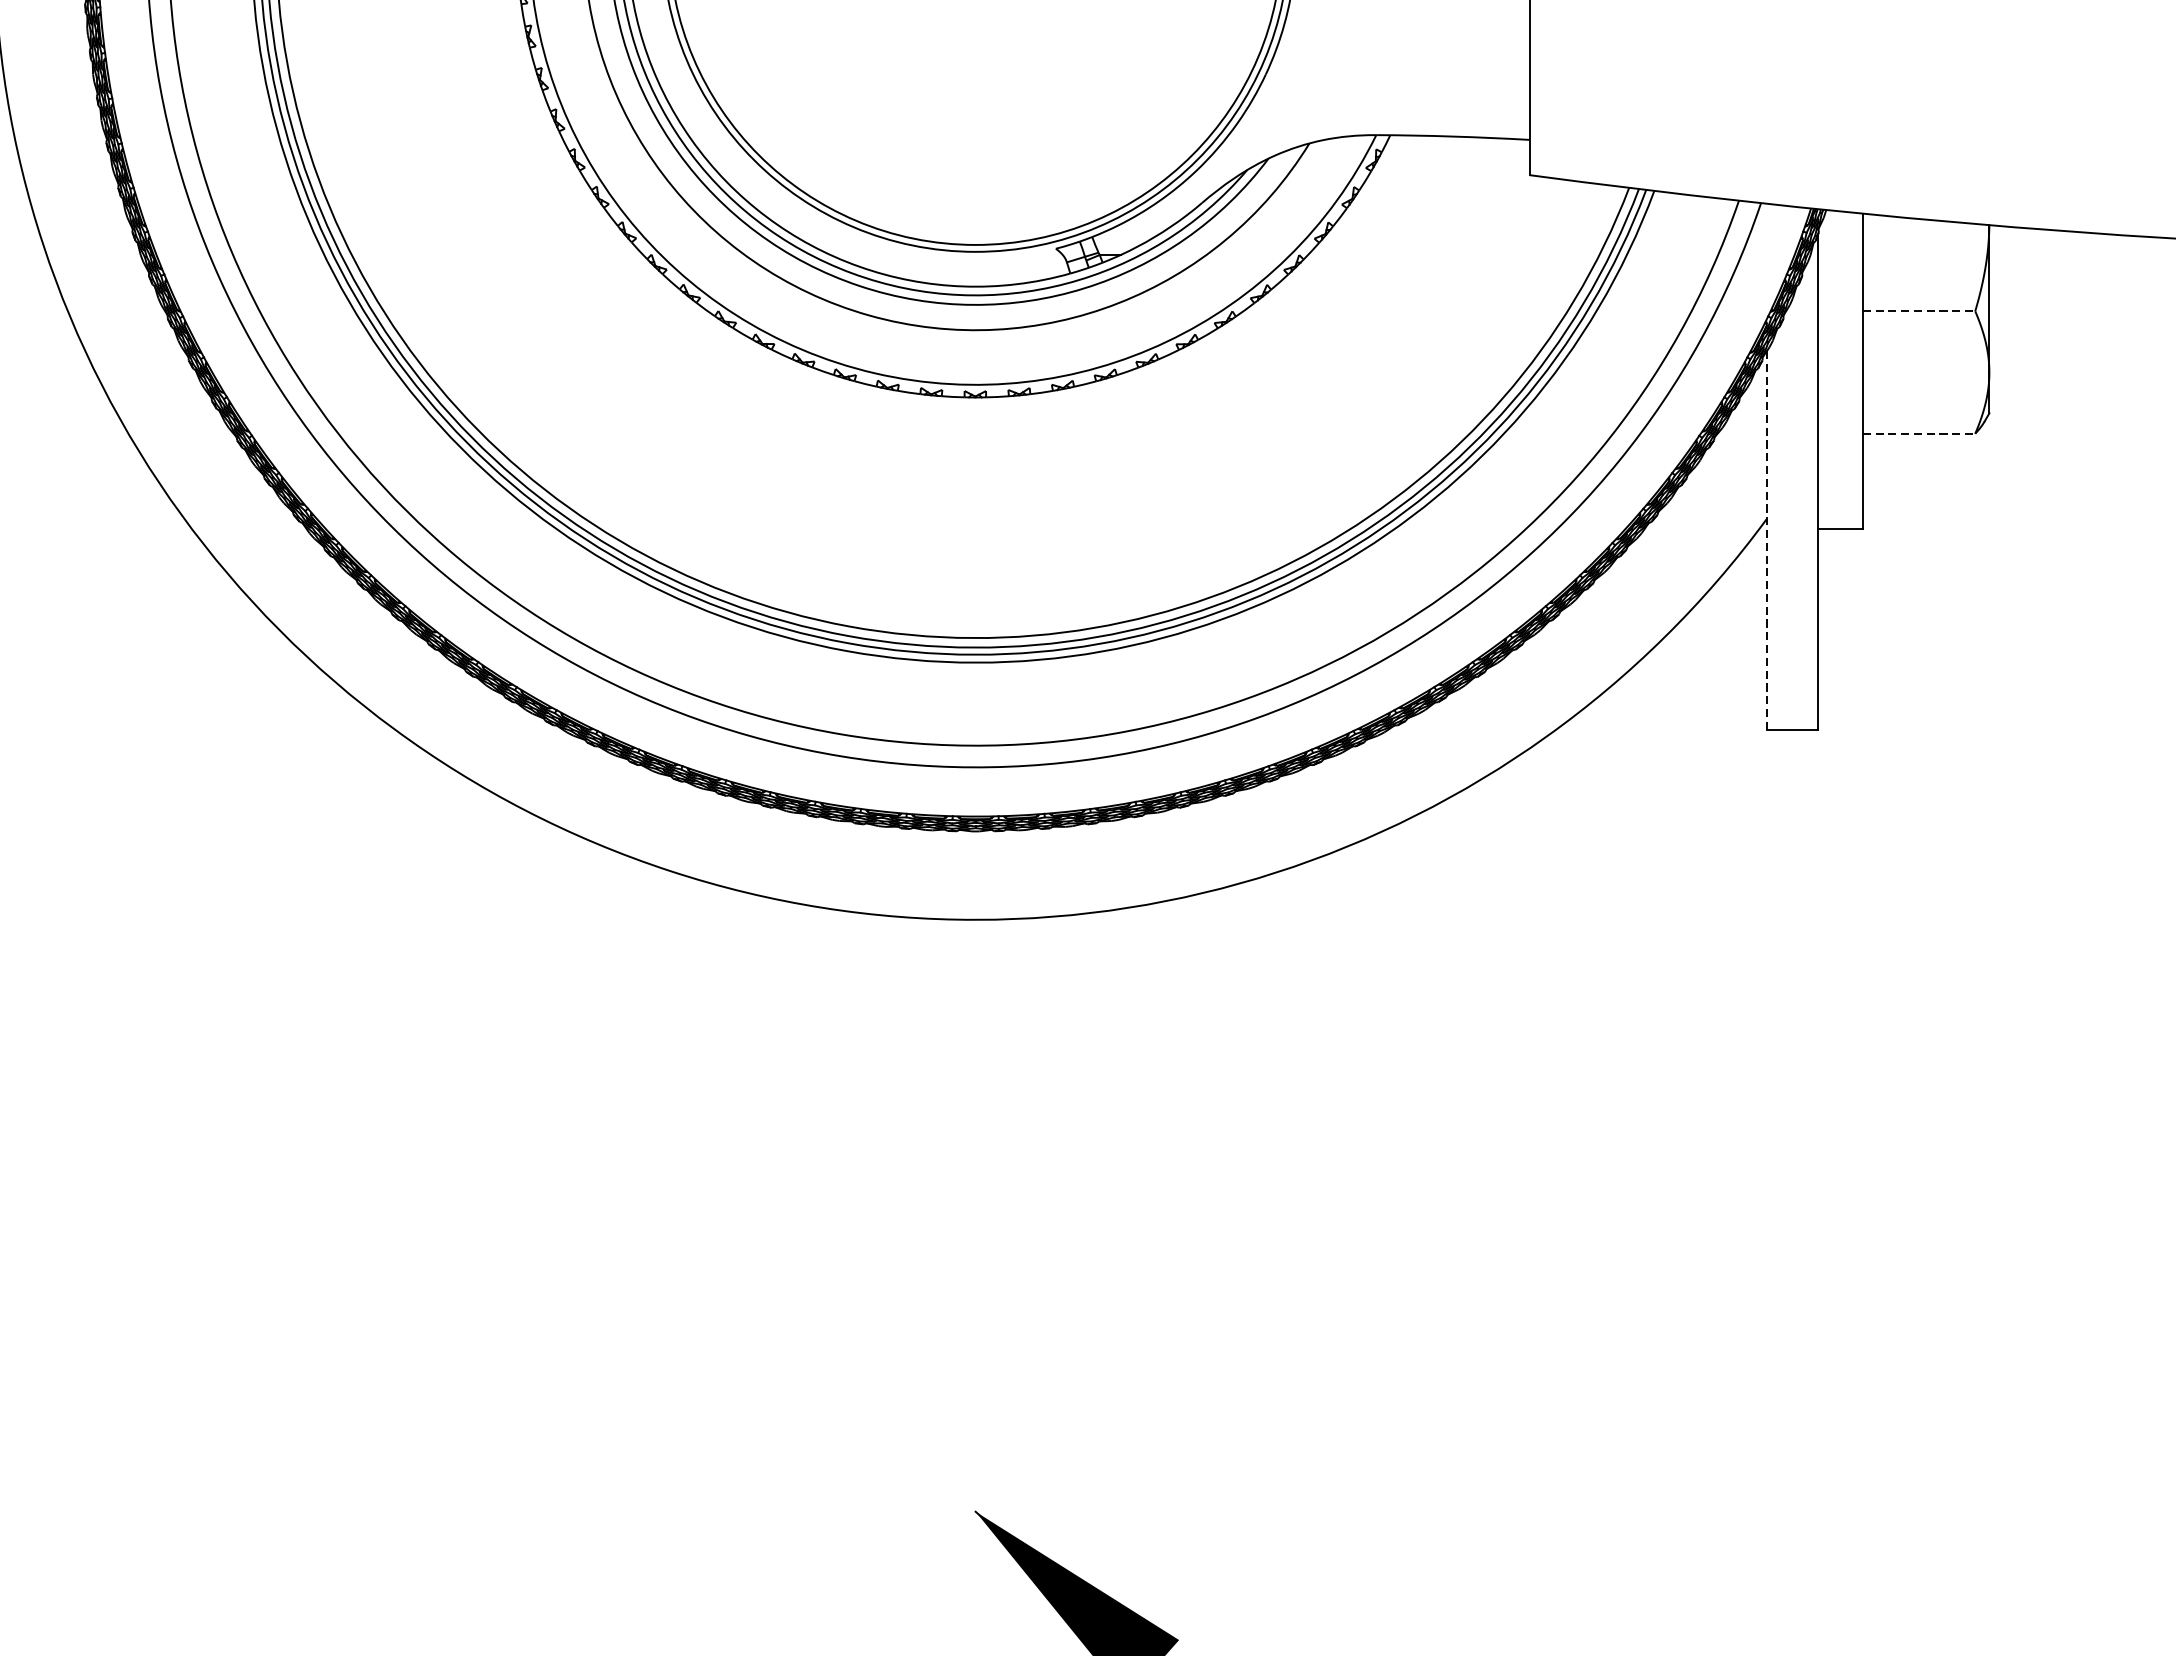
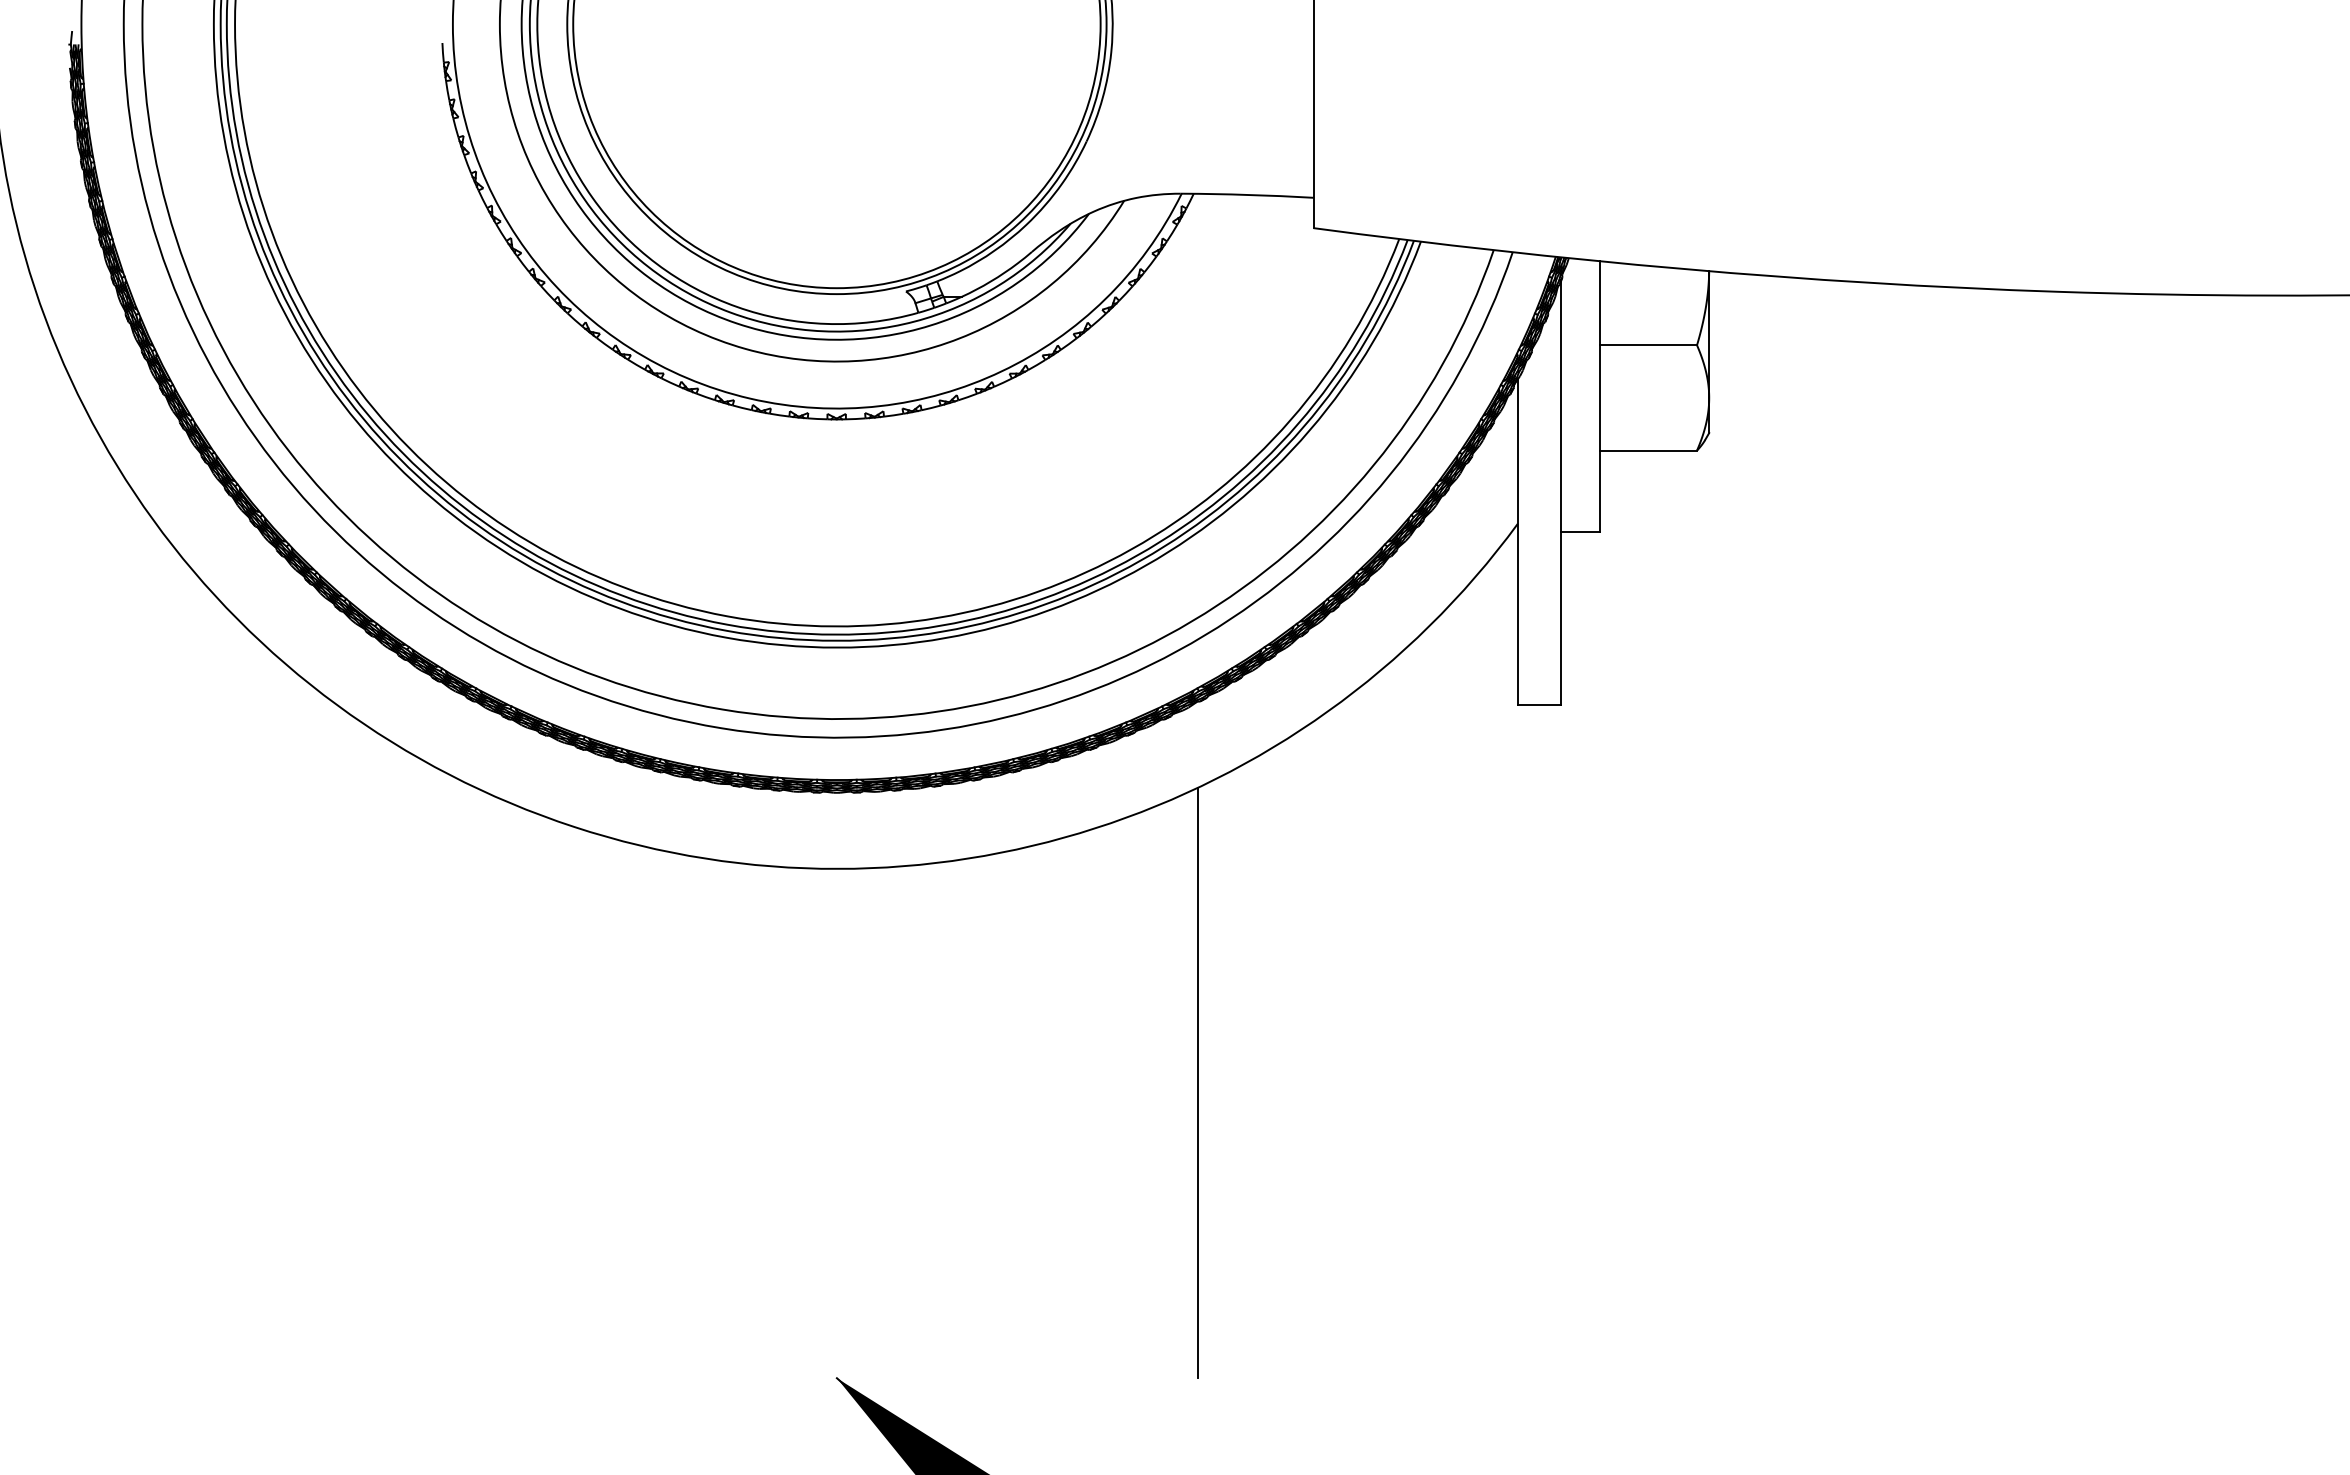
line: (1920, 311) -> (1649, 345), dashed -> solid
line: (1920, 433) -> (1649, 450), dashed -> solid
line: (1766, 539) -> (1517, 541), dashed -> solid
line: (1394, 1168) -> (1197, 1082), added

